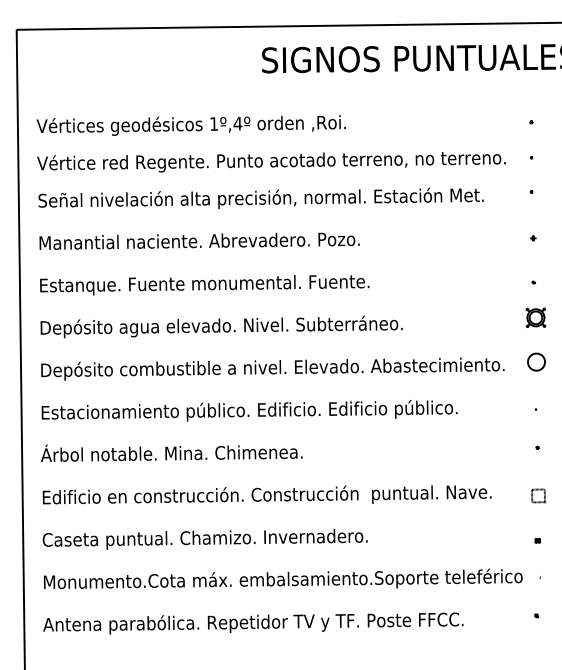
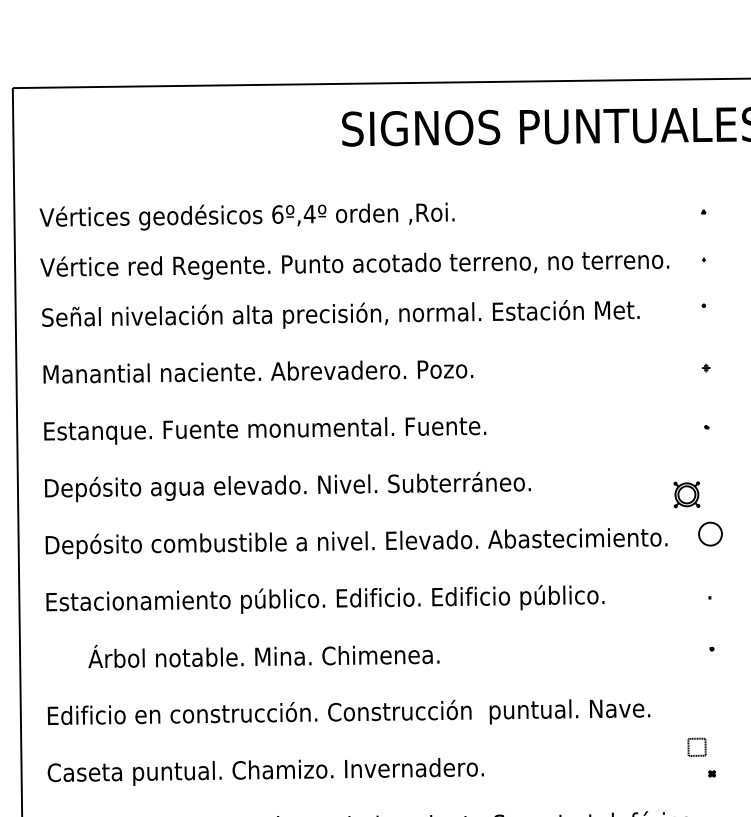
text: (214, 123) -> (278, 213), 1º,4º -> 6º,4º
part: (535, 317) -> (686, 494), moved
text: (171, 452) -> (263, 655), moved
part: (538, 495) -> (697, 746), moved

